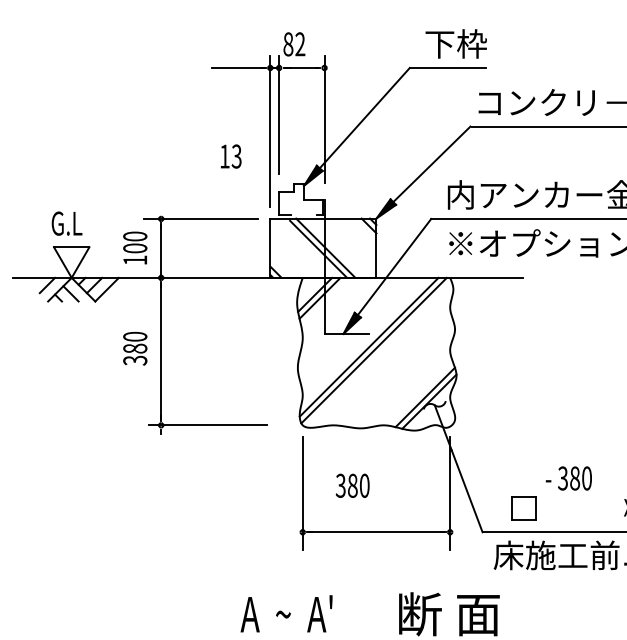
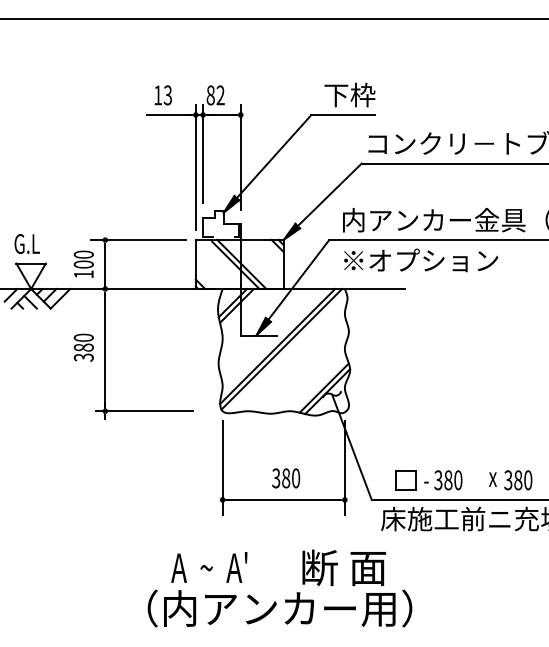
text: (230, 156) -> (162, 95), moved
text: (569, 478) -> (443, 480), moved
text: (353, 485) -> (286, 478), moved

